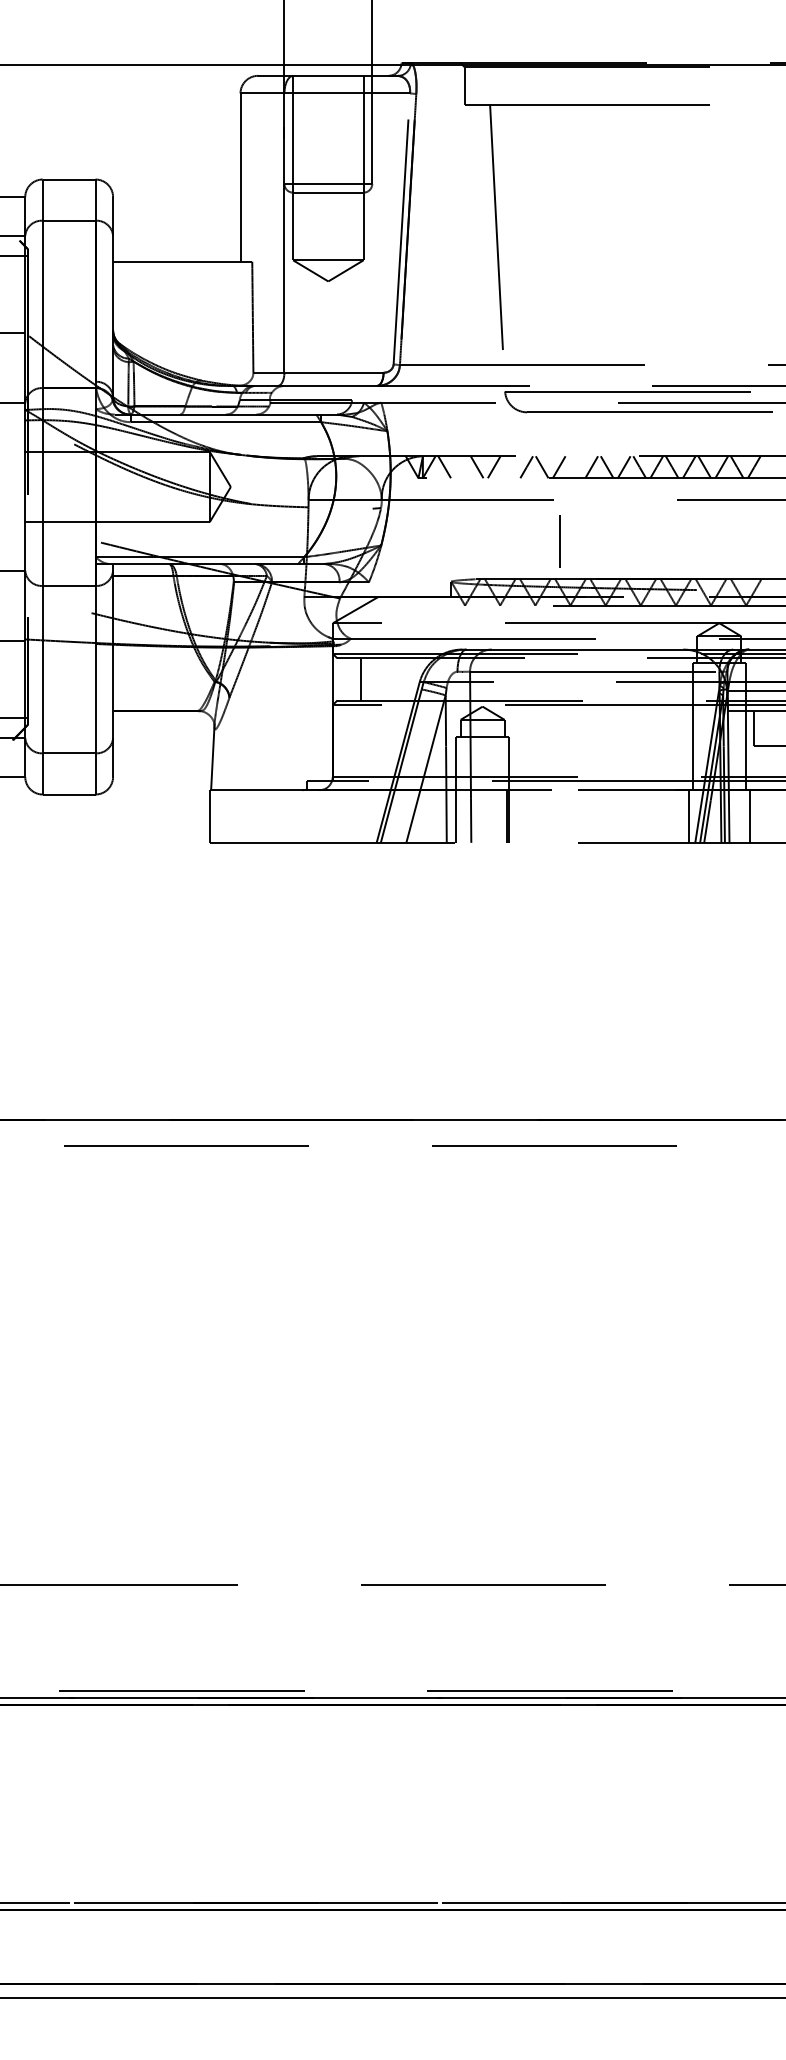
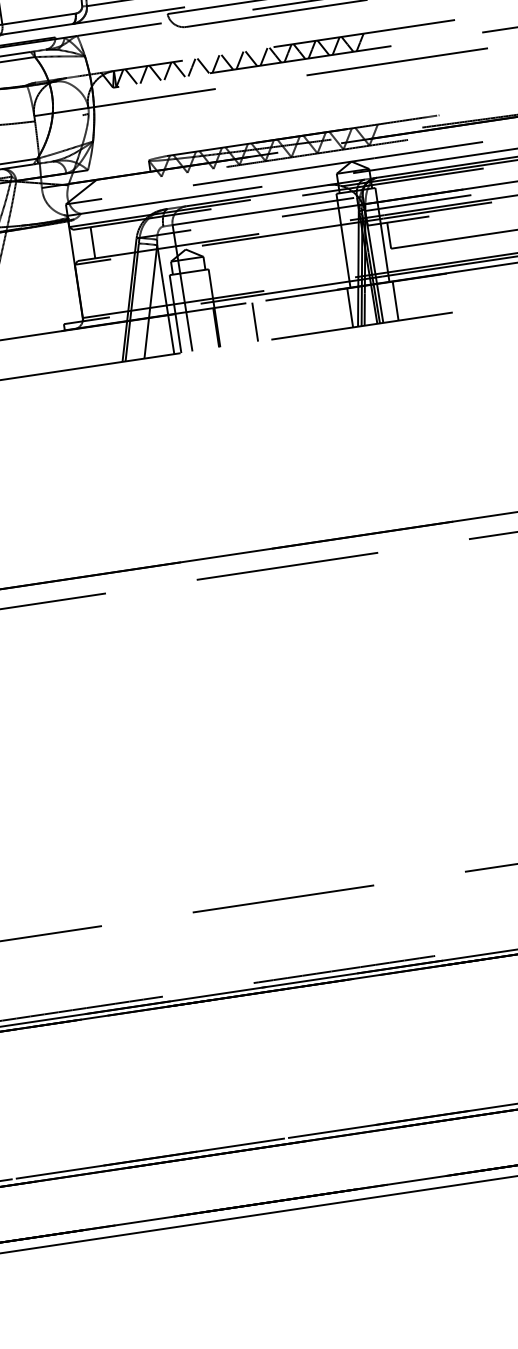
line: (461, 467) -> (143, 75), added
line: (509, 467) -> (179, 69), added
line: (574, 467) -> (227, 62), added
line: (559, 541) -> (254, 322), moved

